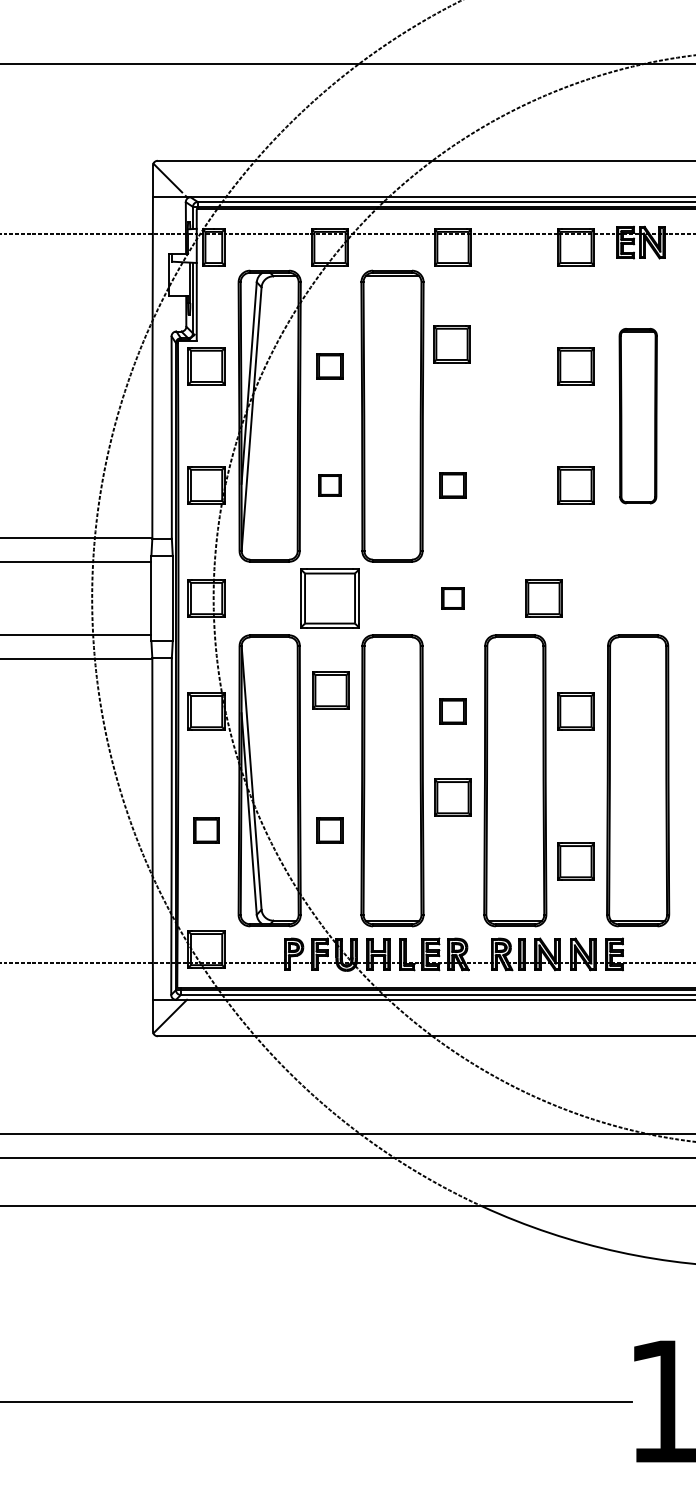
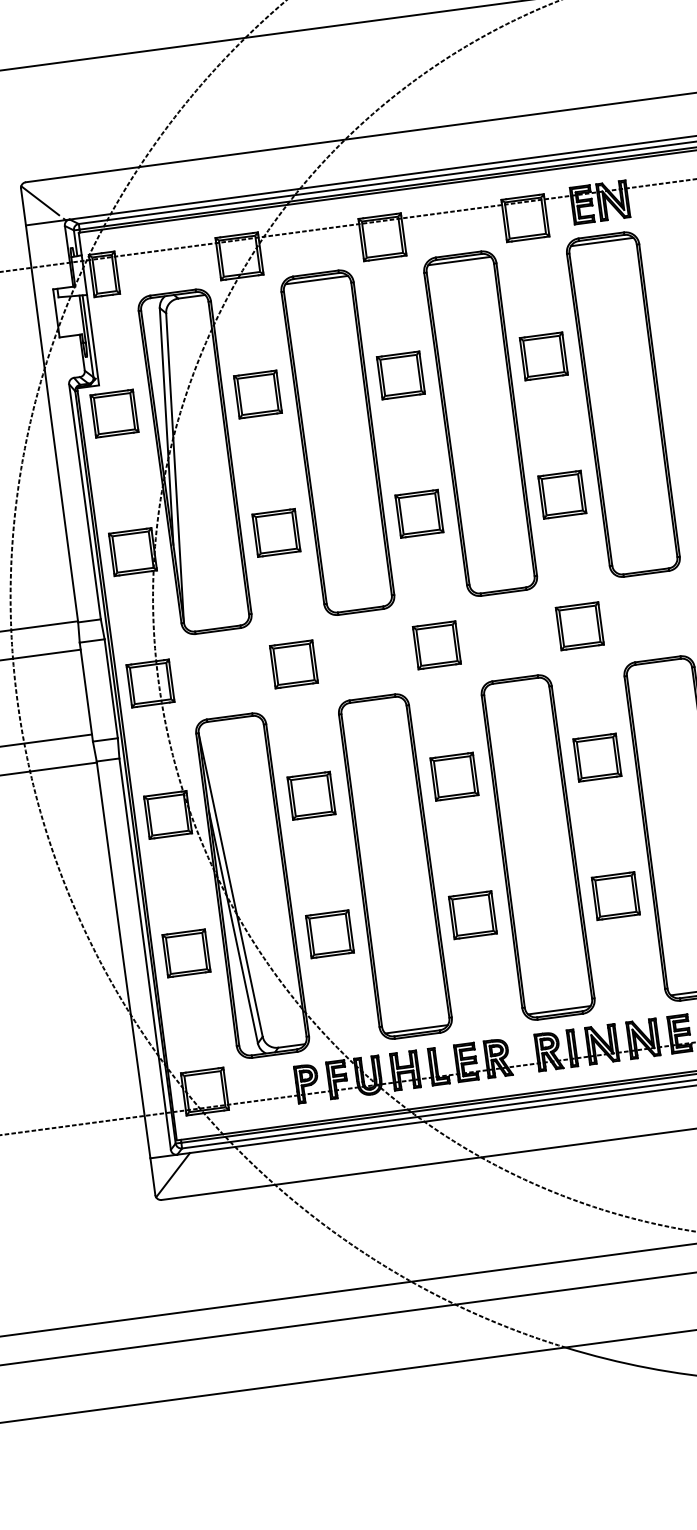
part: (451, 344) -> (400, 375), moved
part: (329, 366) -> (257, 394), size x1.43
part: (515, 415) -> (481, 422), added
part: (638, 415) -> (624, 403), size x1.67
part: (329, 485) -> (275, 533), size x1.67
part: (452, 485) -> (418, 514), size x1.43
part: (329, 598) -> (293, 664), size x0.62
part: (452, 598) -> (436, 645), size x1.67
part: (543, 598) -> (579, 626), moved
part: (330, 690) -> (310, 795), moved
part: (452, 711) -> (453, 776), size x1.43
part: (452, 797) -> (472, 915), moved
part: (206, 830) -> (186, 953), size x1.43
part: (329, 830) -> (329, 934), size x1.43
part: (575, 861) -> (615, 895), moved

